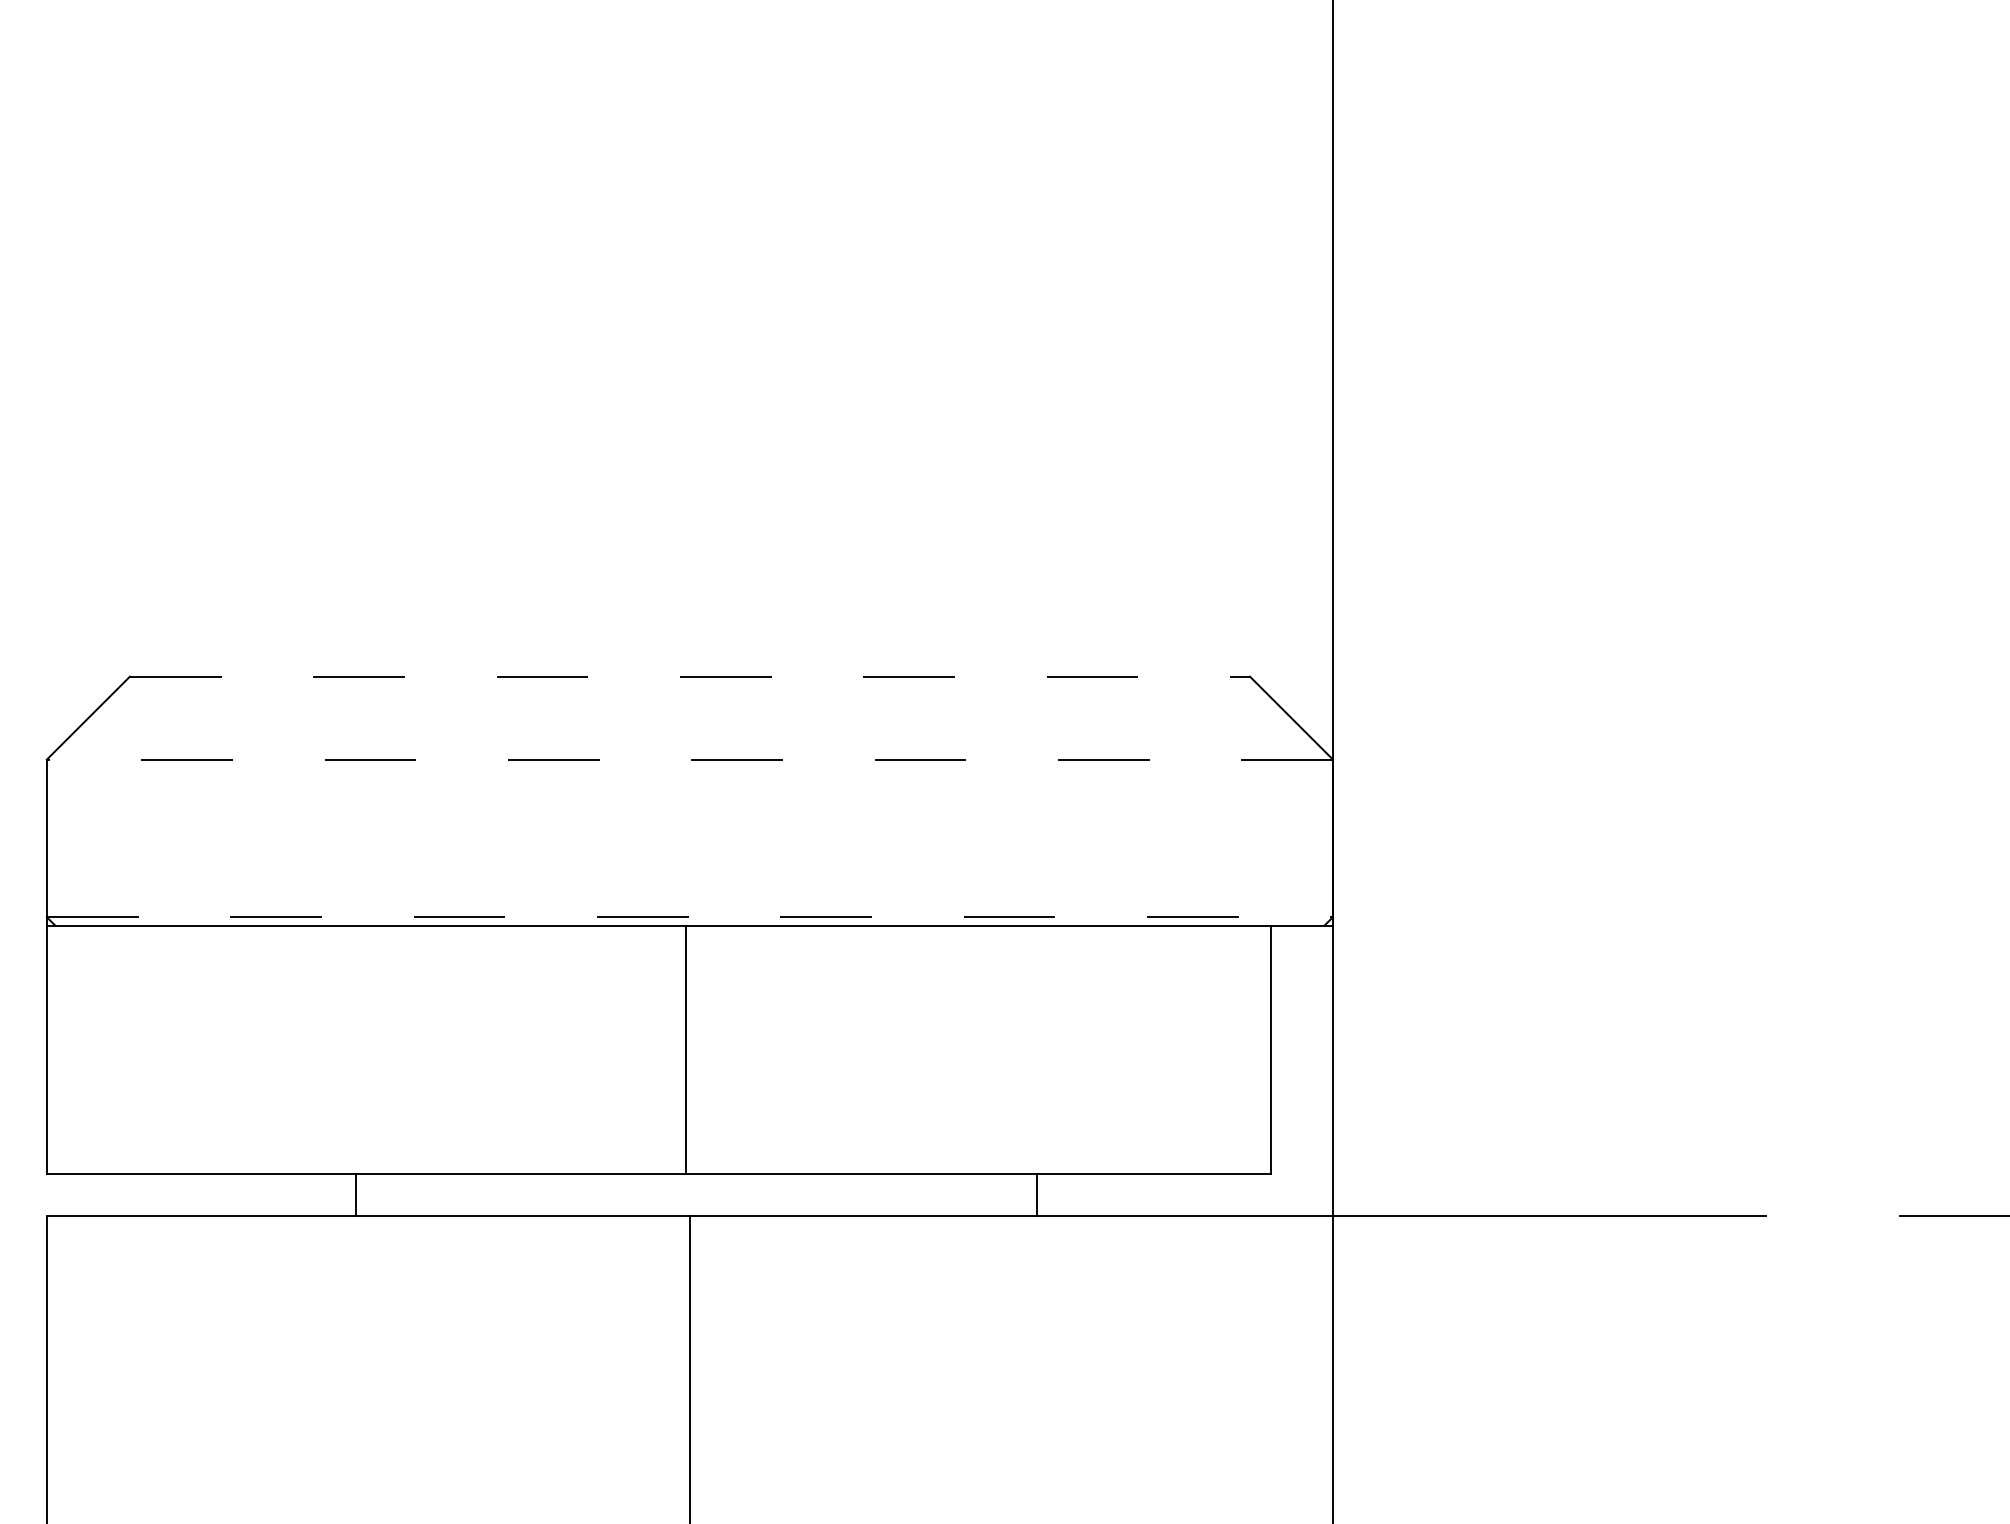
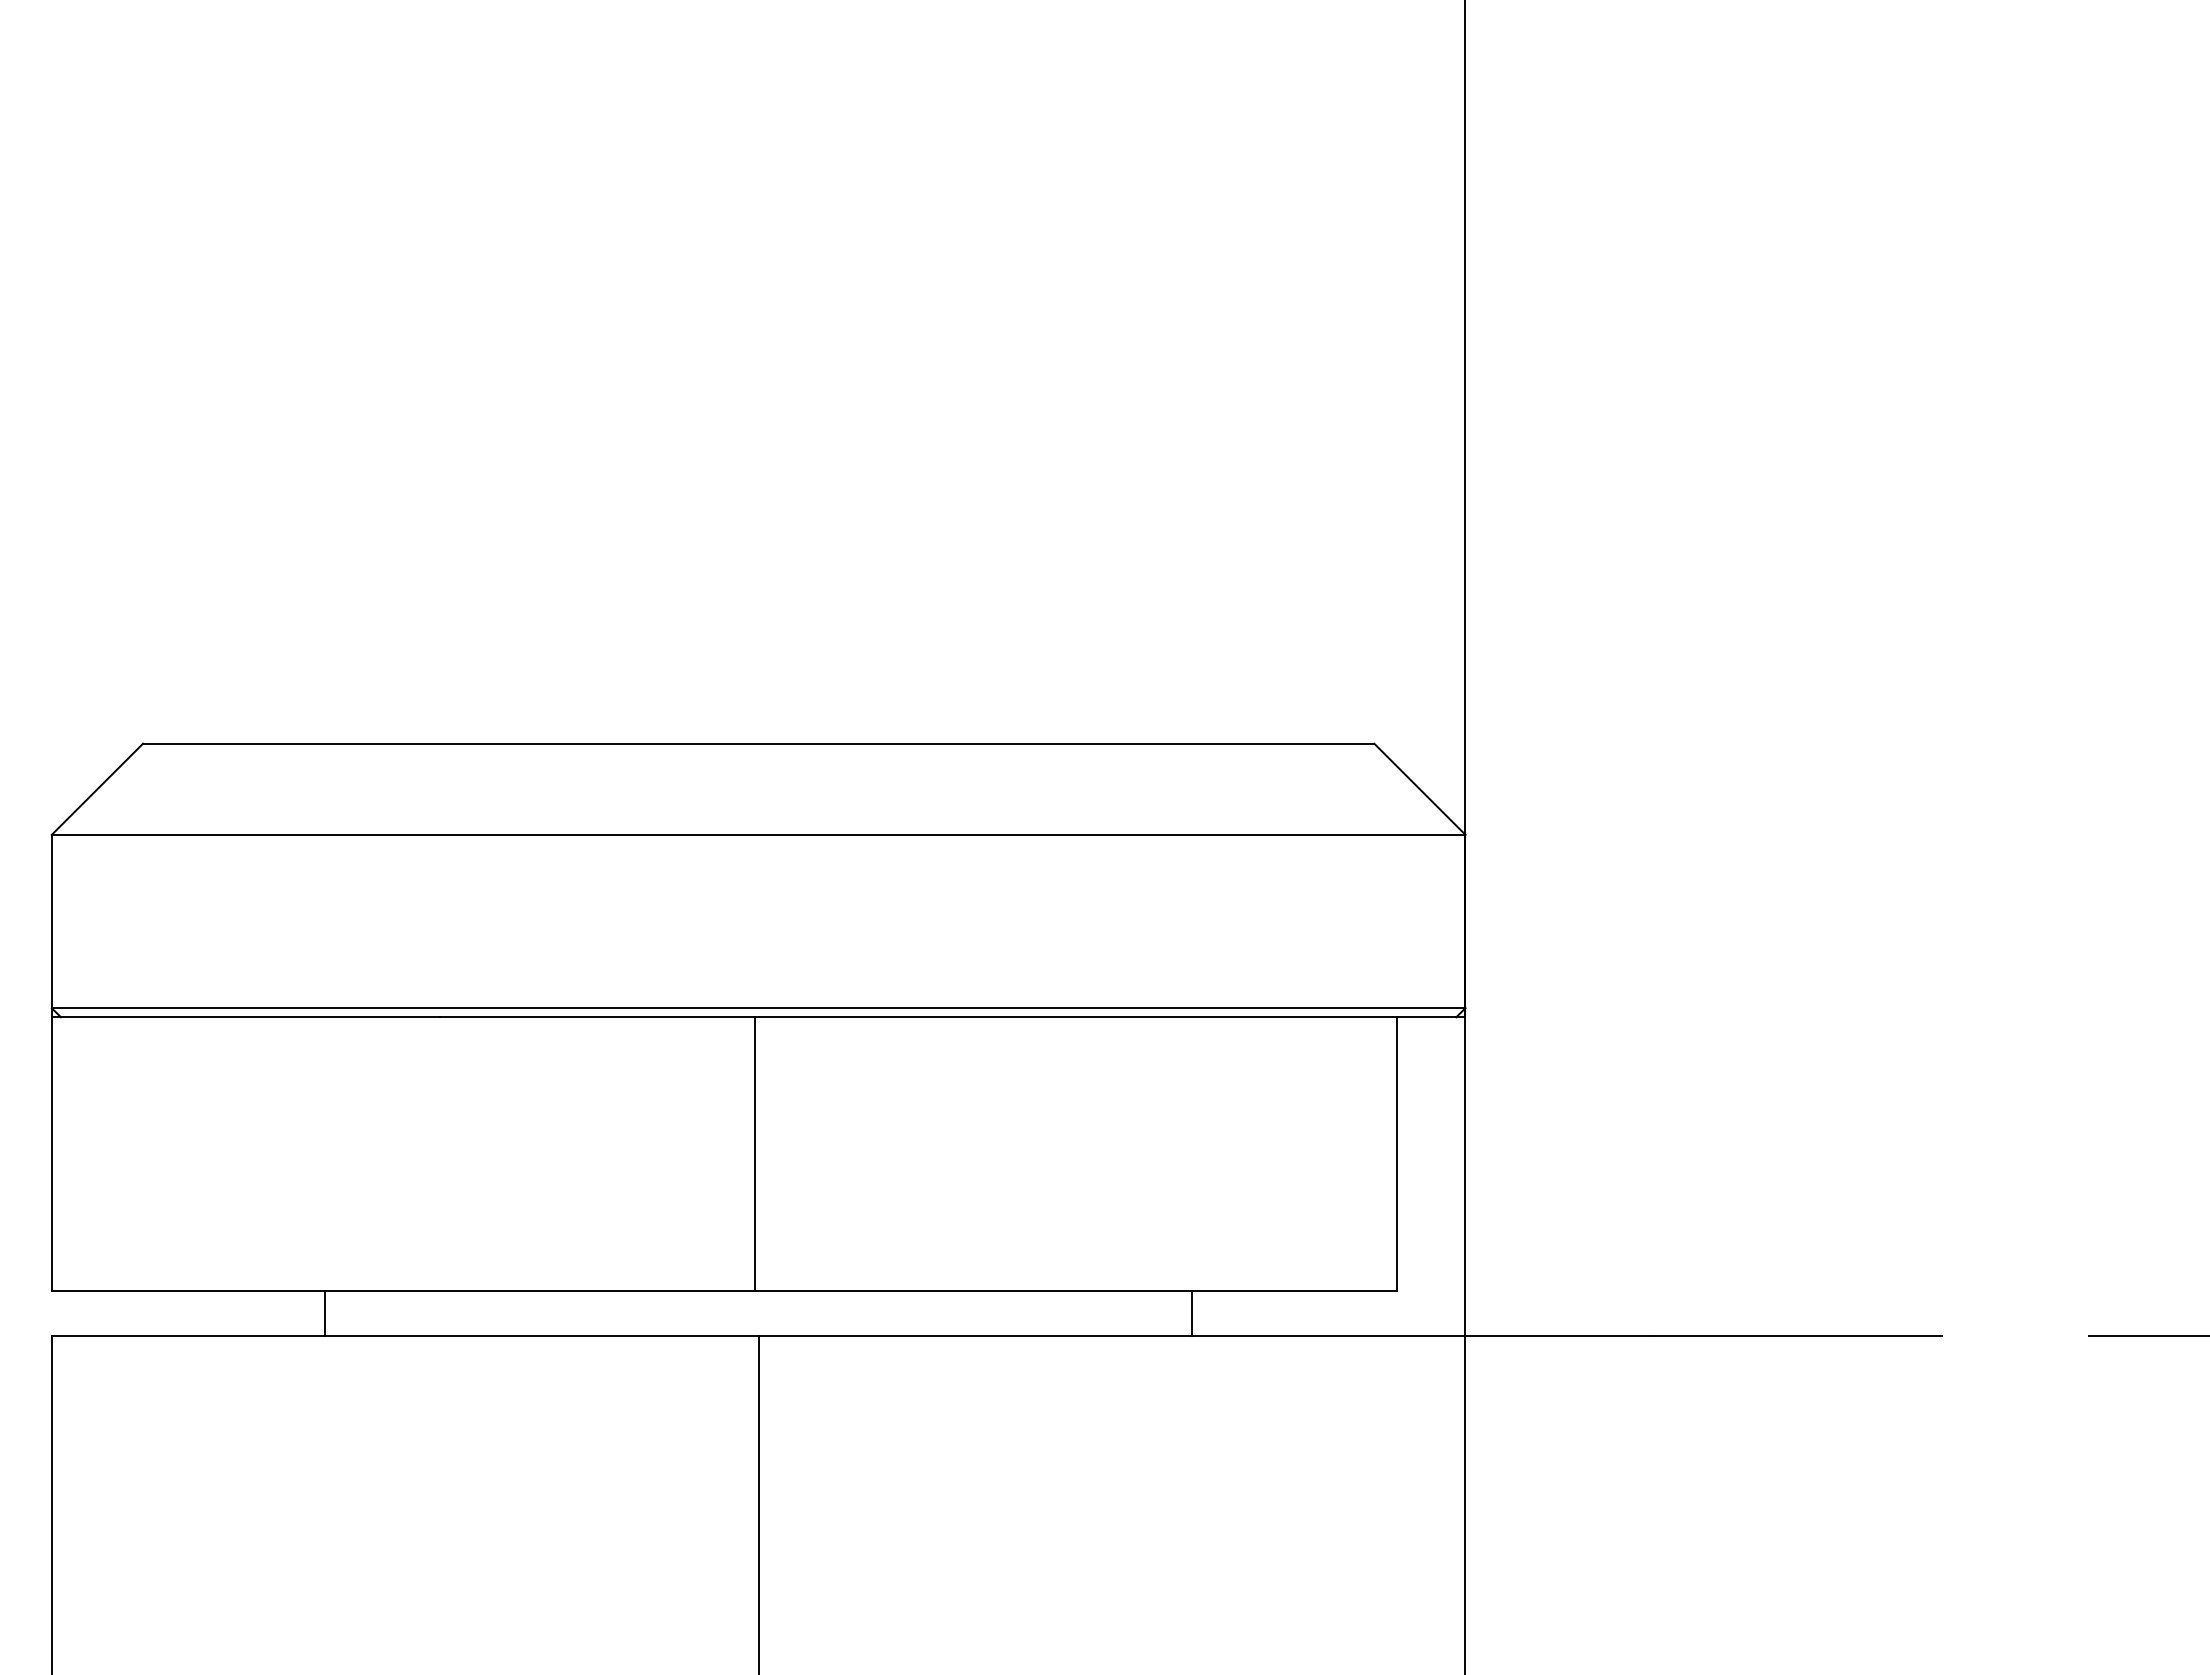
line: (689, 676) -> (758, 743), dashed -> solid
line: (689, 759) -> (758, 834), dashed -> solid
line: (689, 917) -> (758, 1008), dashed -> solid
line: (355, 1195) -> (325, 1313), moved
line: (1036, 1195) -> (1191, 1313), moved

